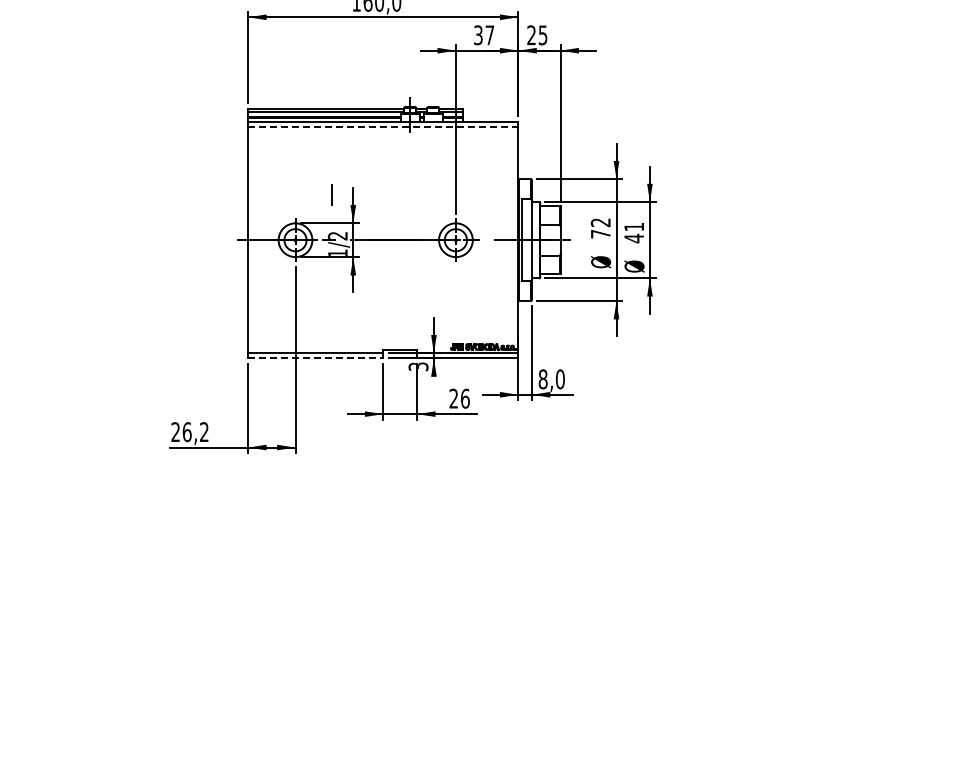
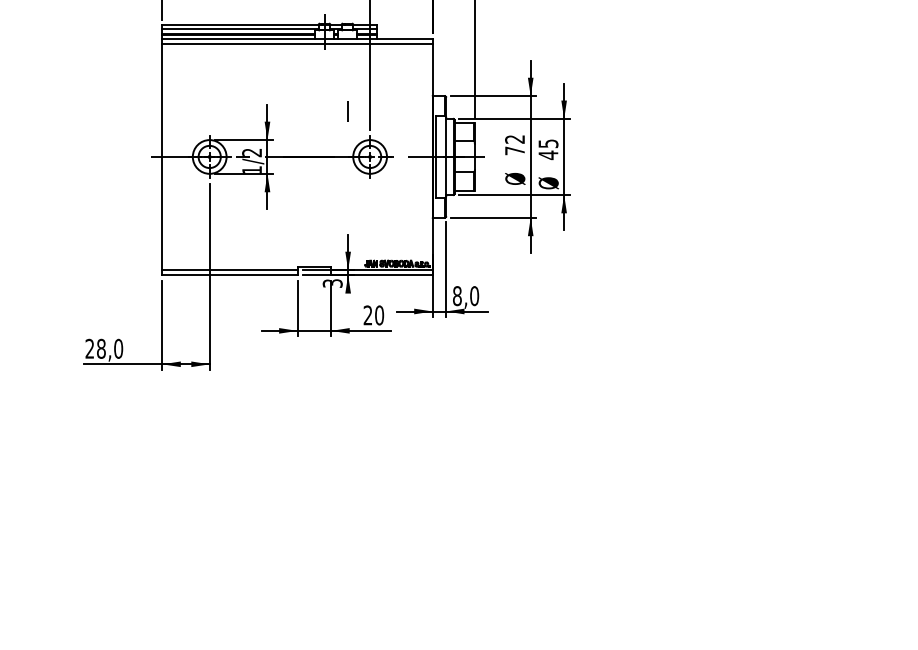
line: (383, 127) -> (297, 44), dashed -> solid
line: (331, 194) -> (346, 111), moved
text: (634, 226) -> (548, 143), 41 -> 45
line: (315, 358) -> (229, 275), dashed -> solid
text: (465, 398) -> (379, 315), 26 -> 20
text: (195, 432) -> (109, 349), 26,2 -> 28,0

